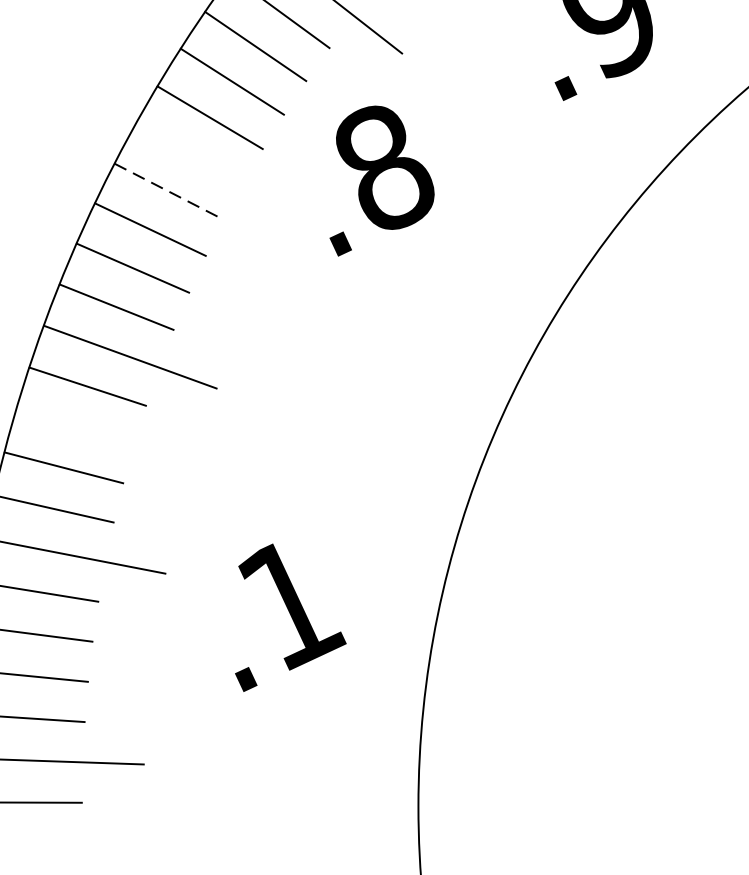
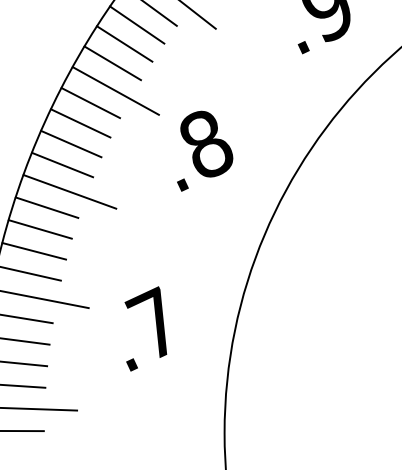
line: (215, 168) -> (115, 90), added
text: (382, 179) -> (205, 150), moved
line: (168, 192) -> (90, 103), dashed -> solid
line: (73, 427) -> (39, 229), added
text: (287, 602) -> (154, 323), .1 -> .7

